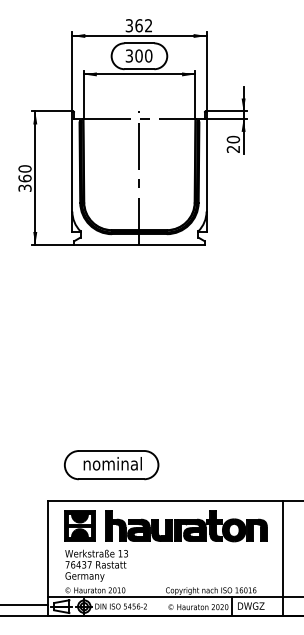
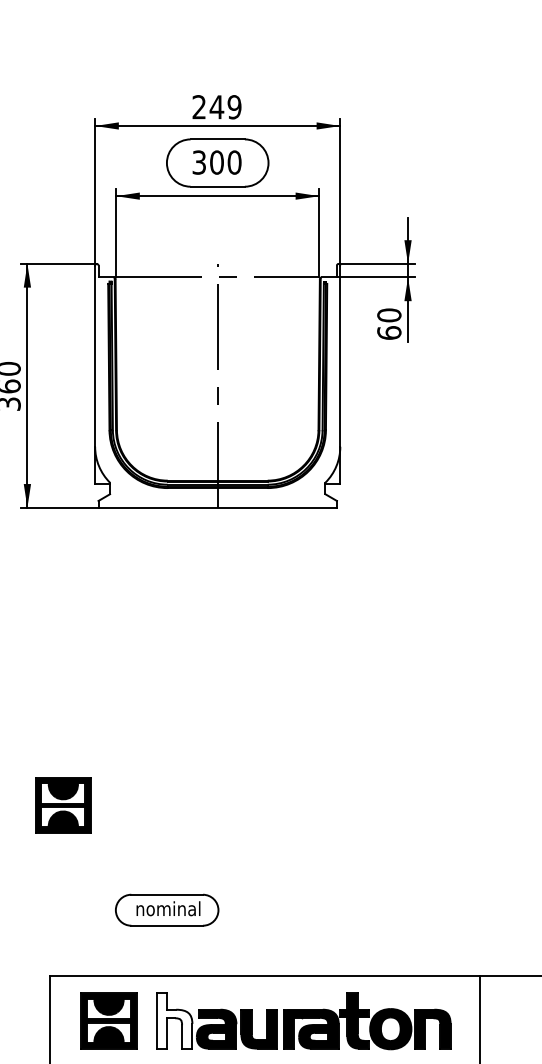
text: (138, 25) -> (215, 106), 362 -> 249
text: (233, 148) -> (389, 331), 20 -> 60
part: (54, 407) -> (62, 804), added
part: (111, 465) -> (166, 910), size x0.6
fill: (115, 525) -> (173, 1020), removed

